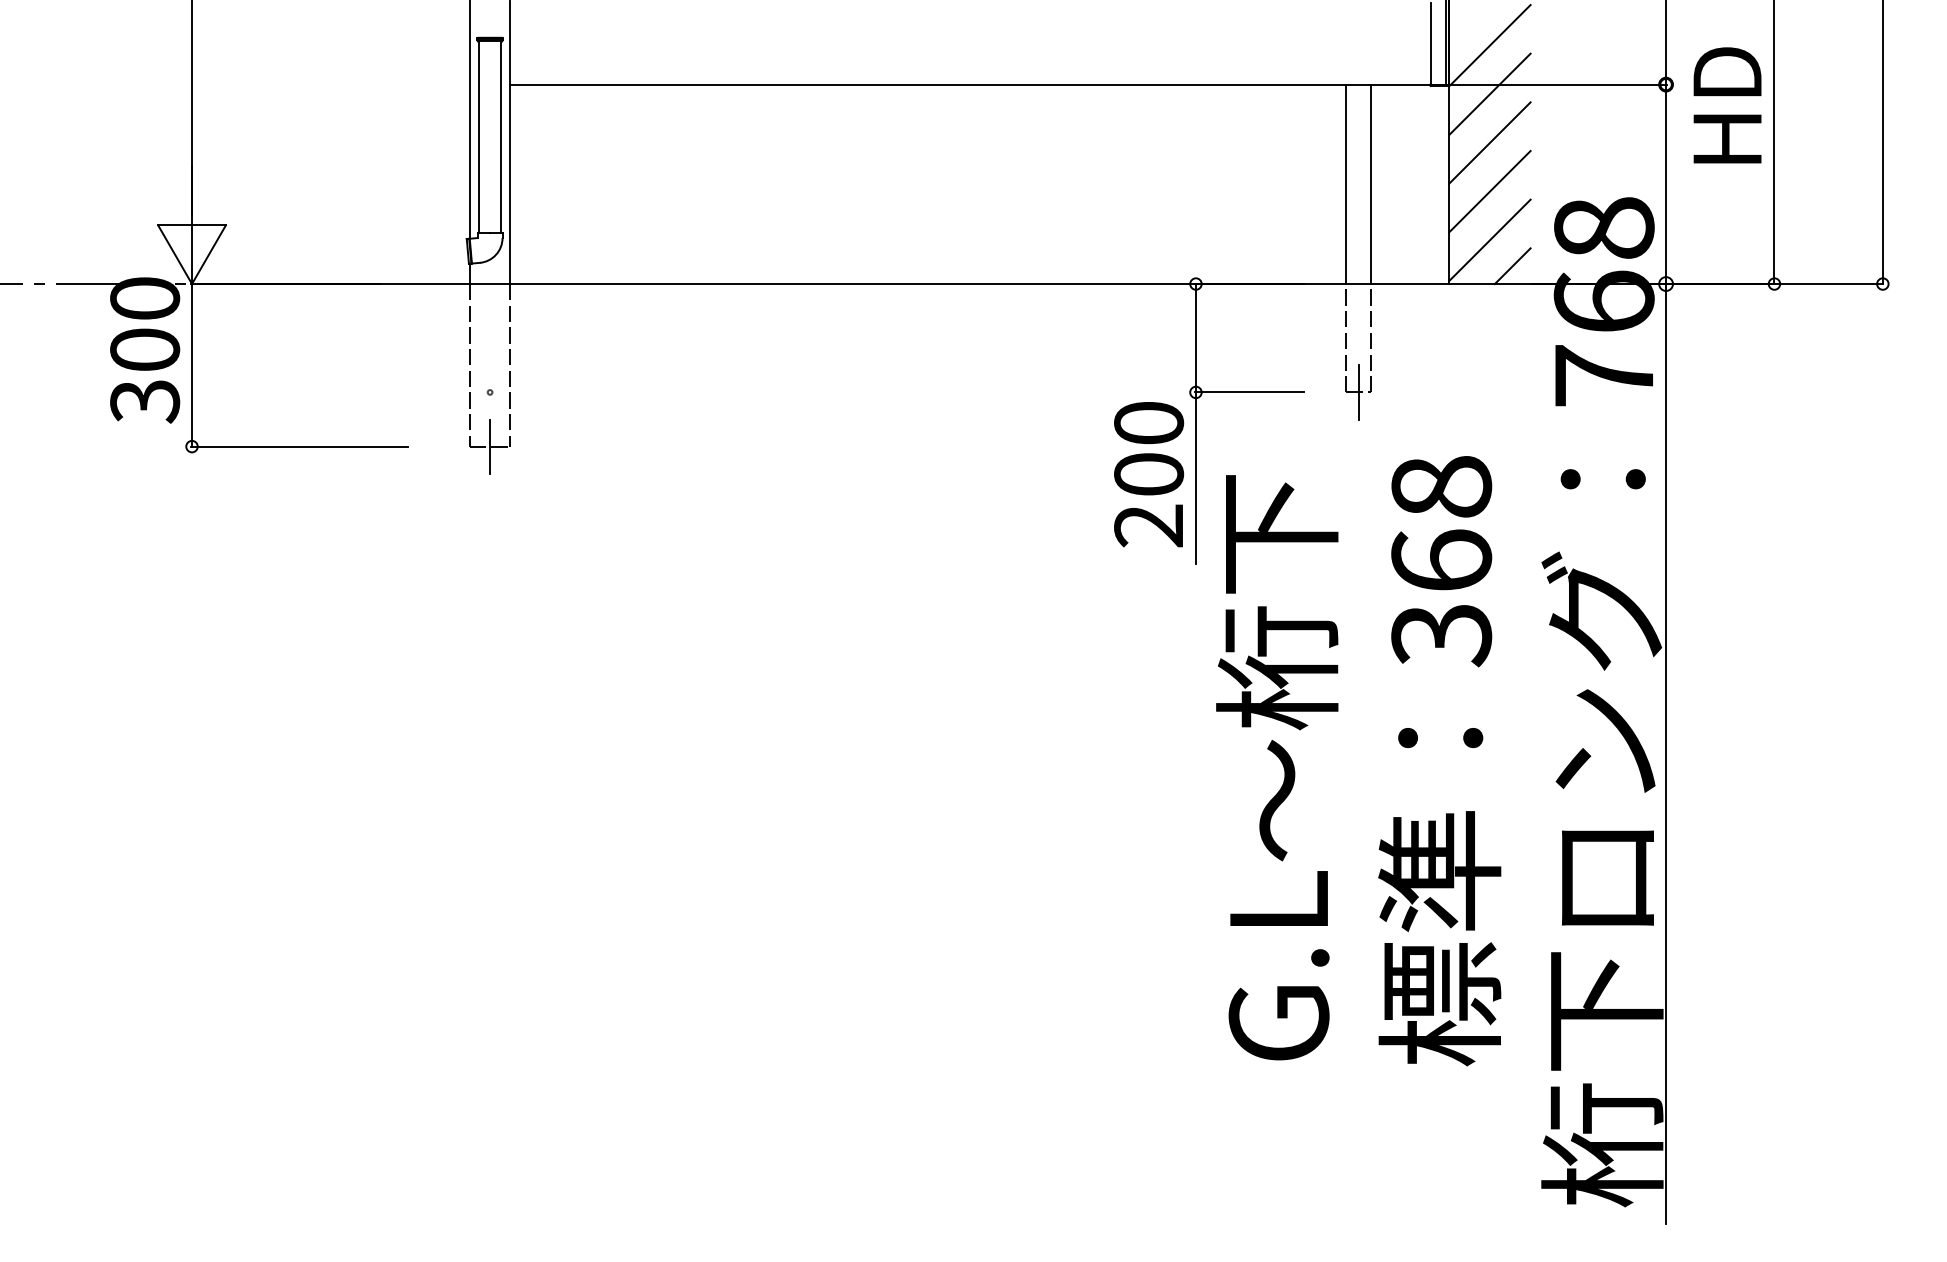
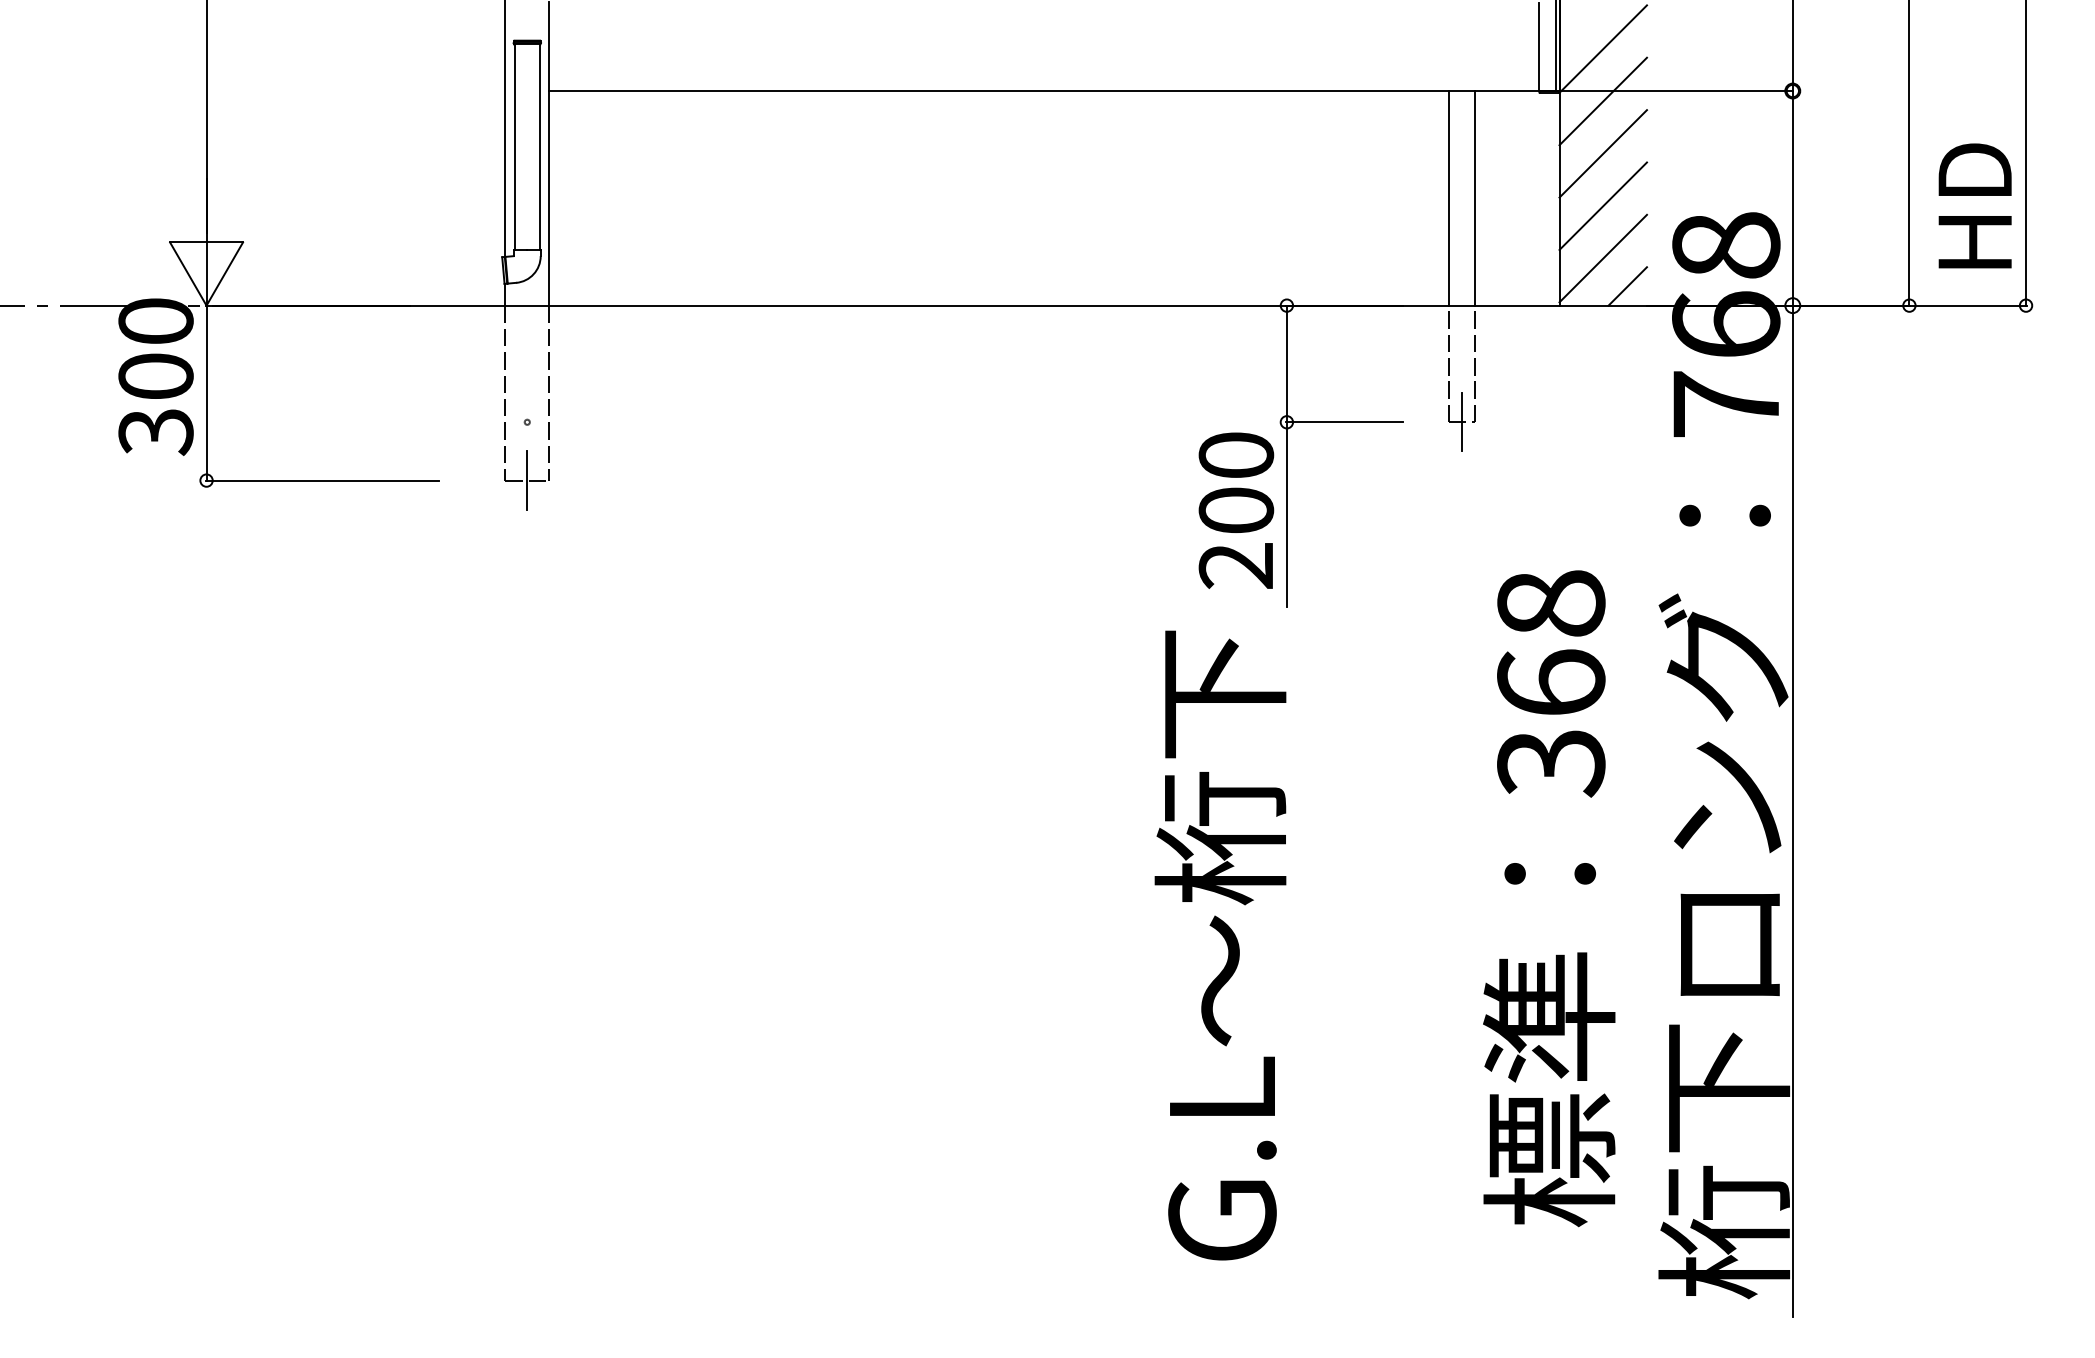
text: (1727, 105) -> (1975, 206), moved
text: (1439, 761) -> (1548, 899), moved
text: (1277, 767) -> (1220, 945), moved

